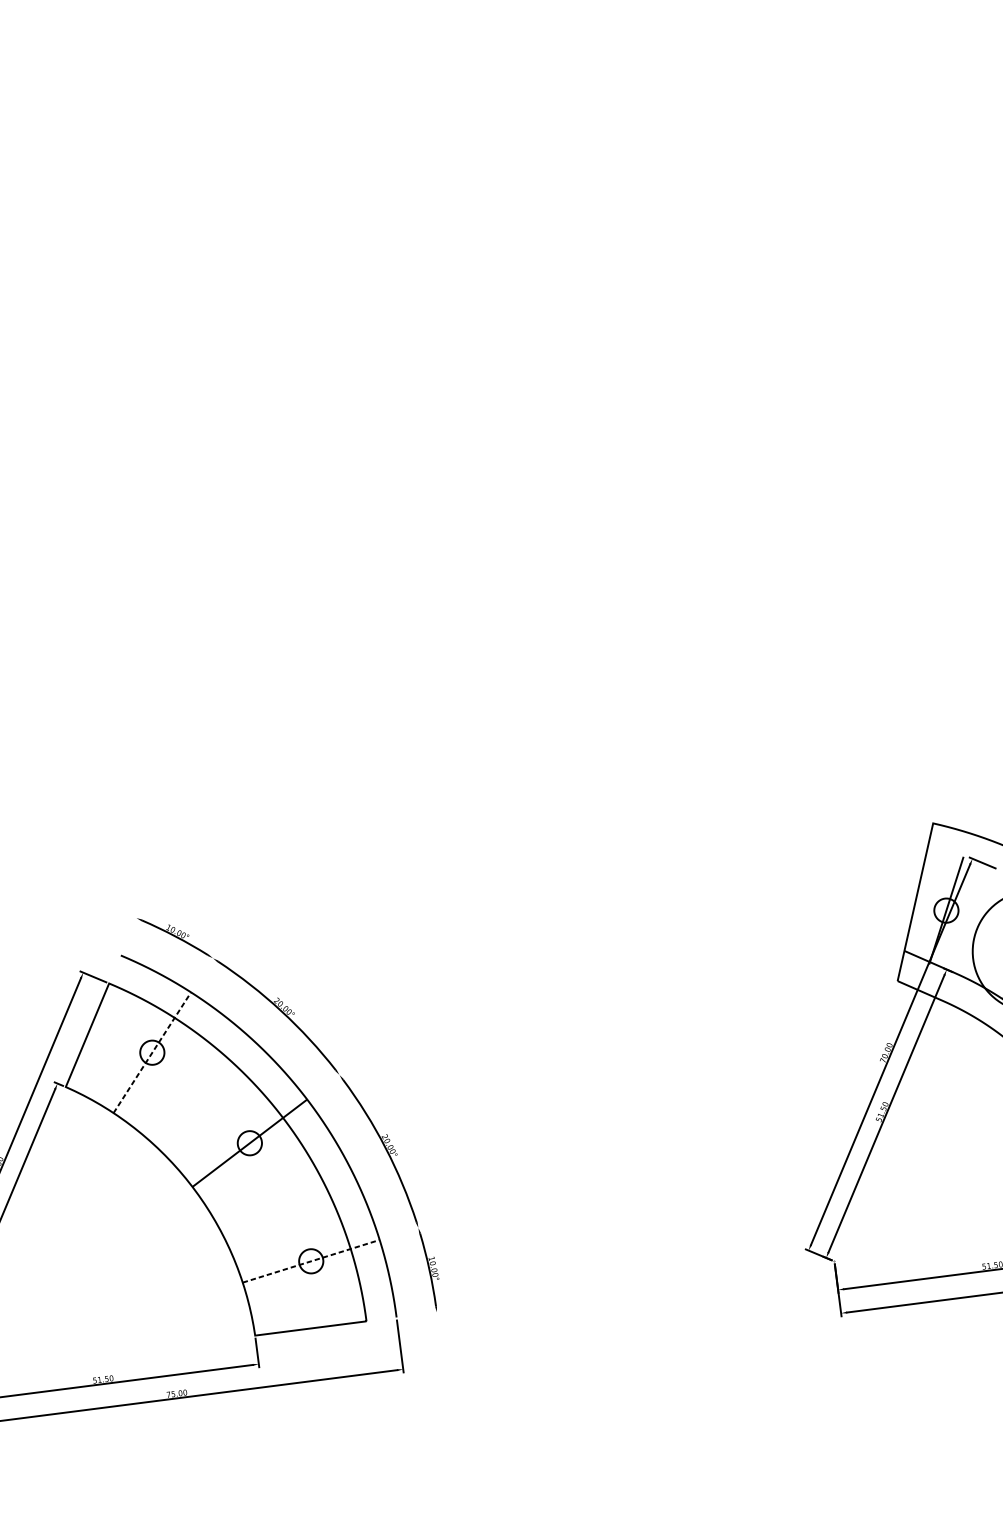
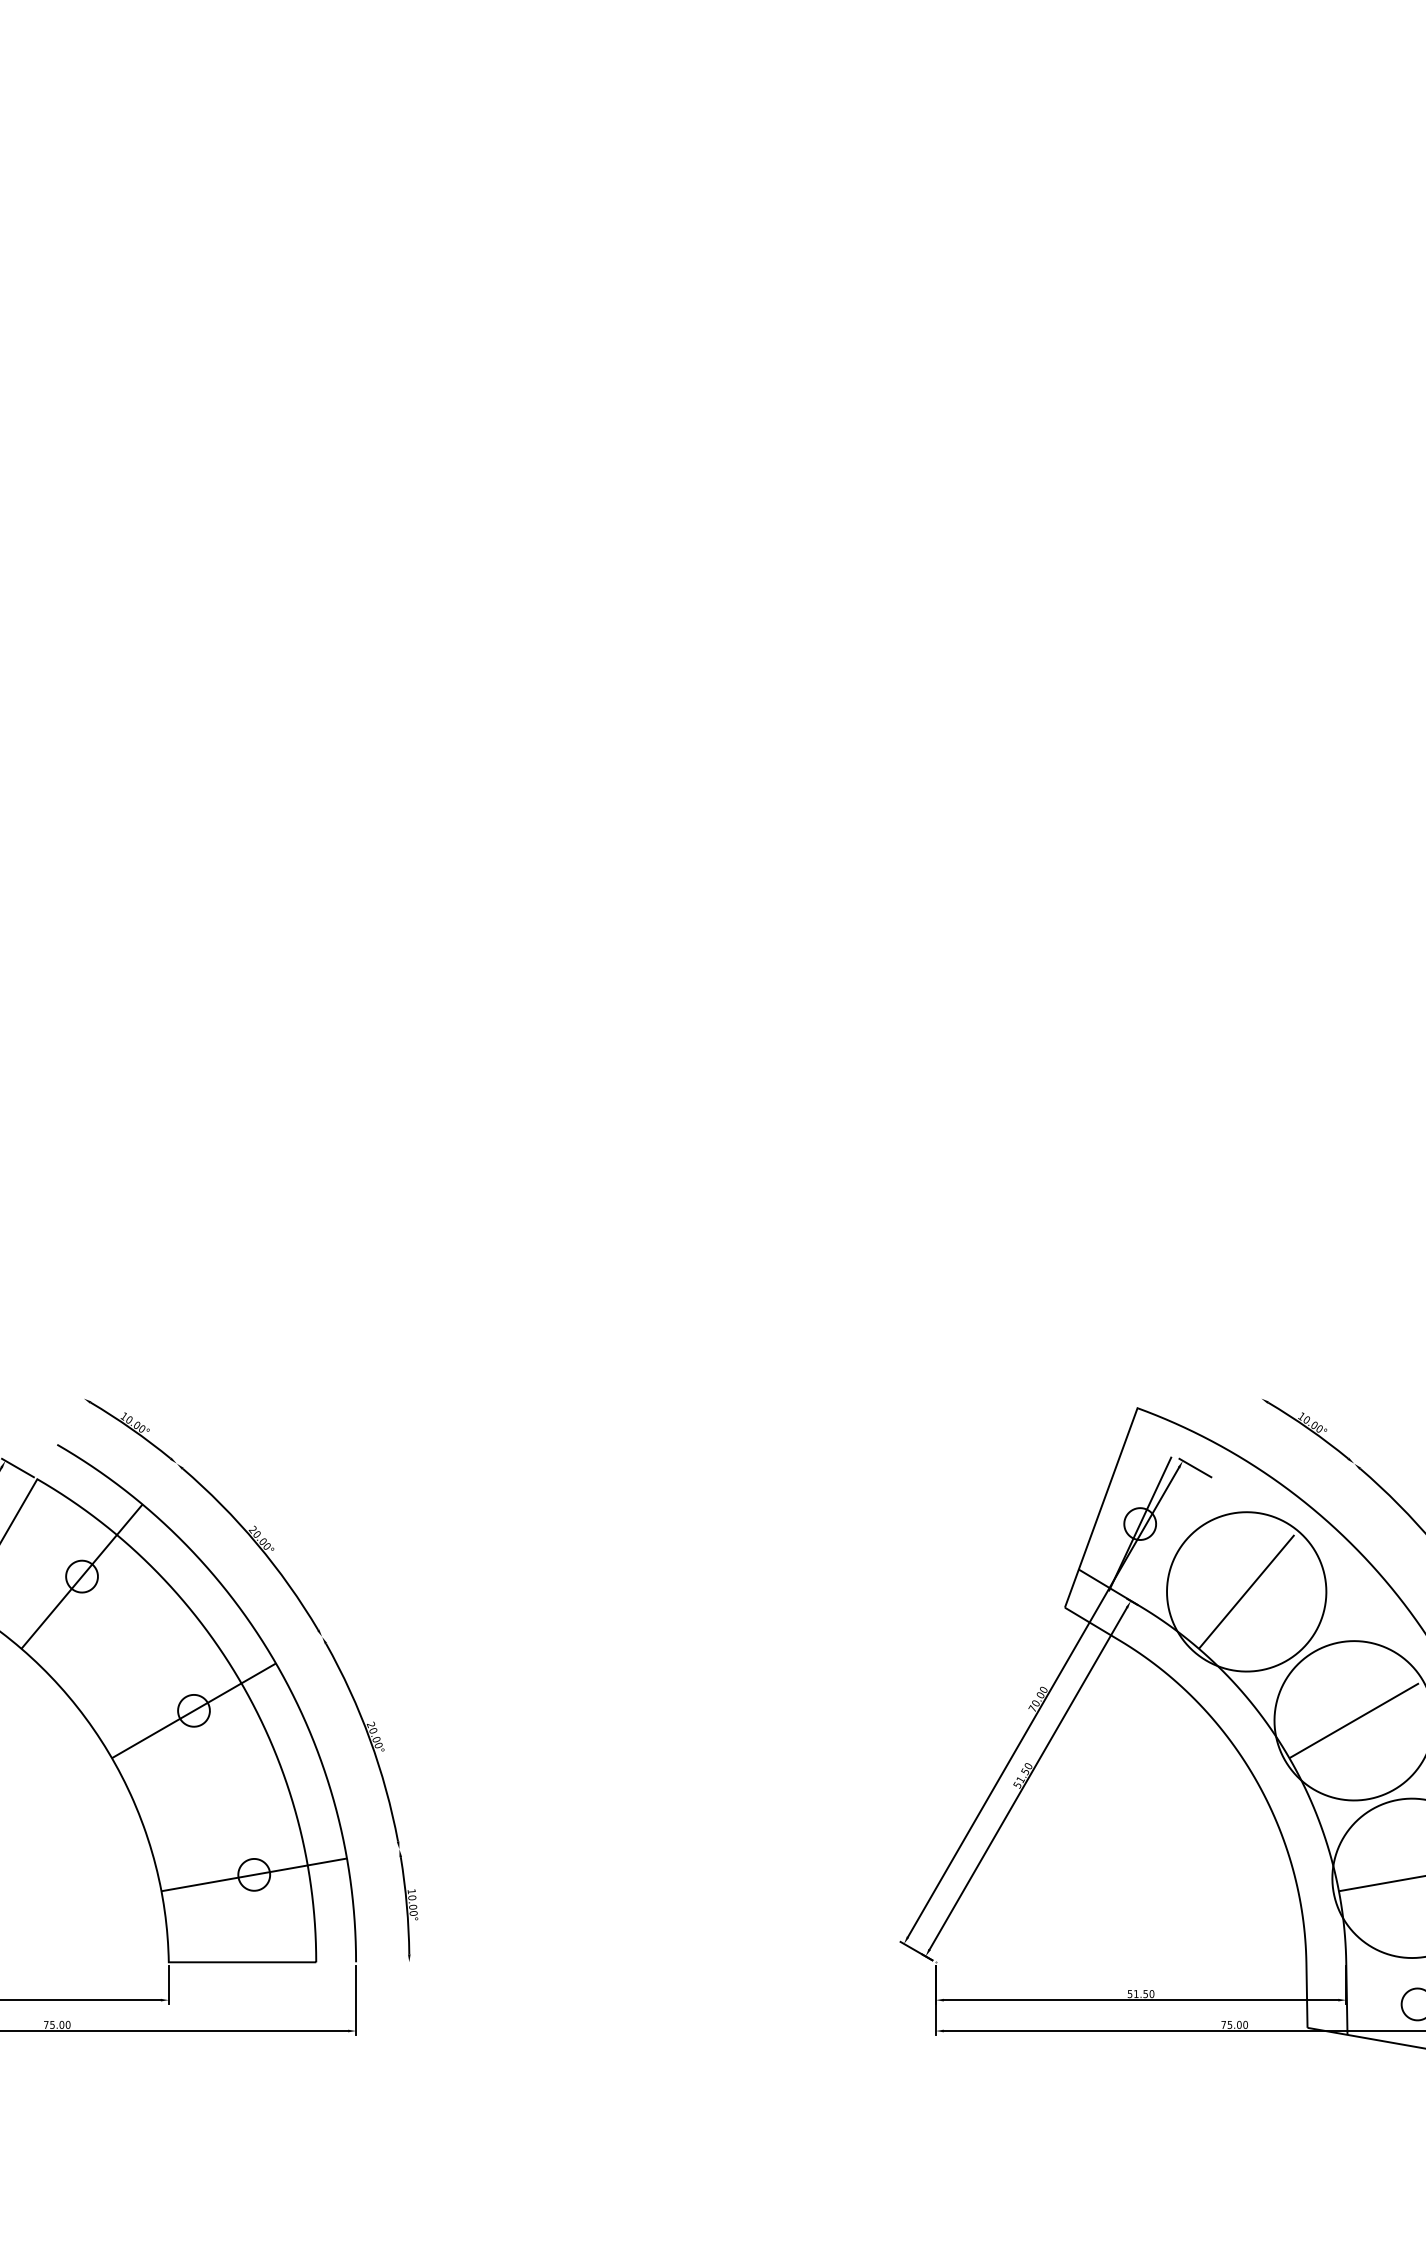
line: (152, 1052) -> (82, 1576), dashed -> solid
line: (311, 1261) -> (254, 1874), dashed -> solid

